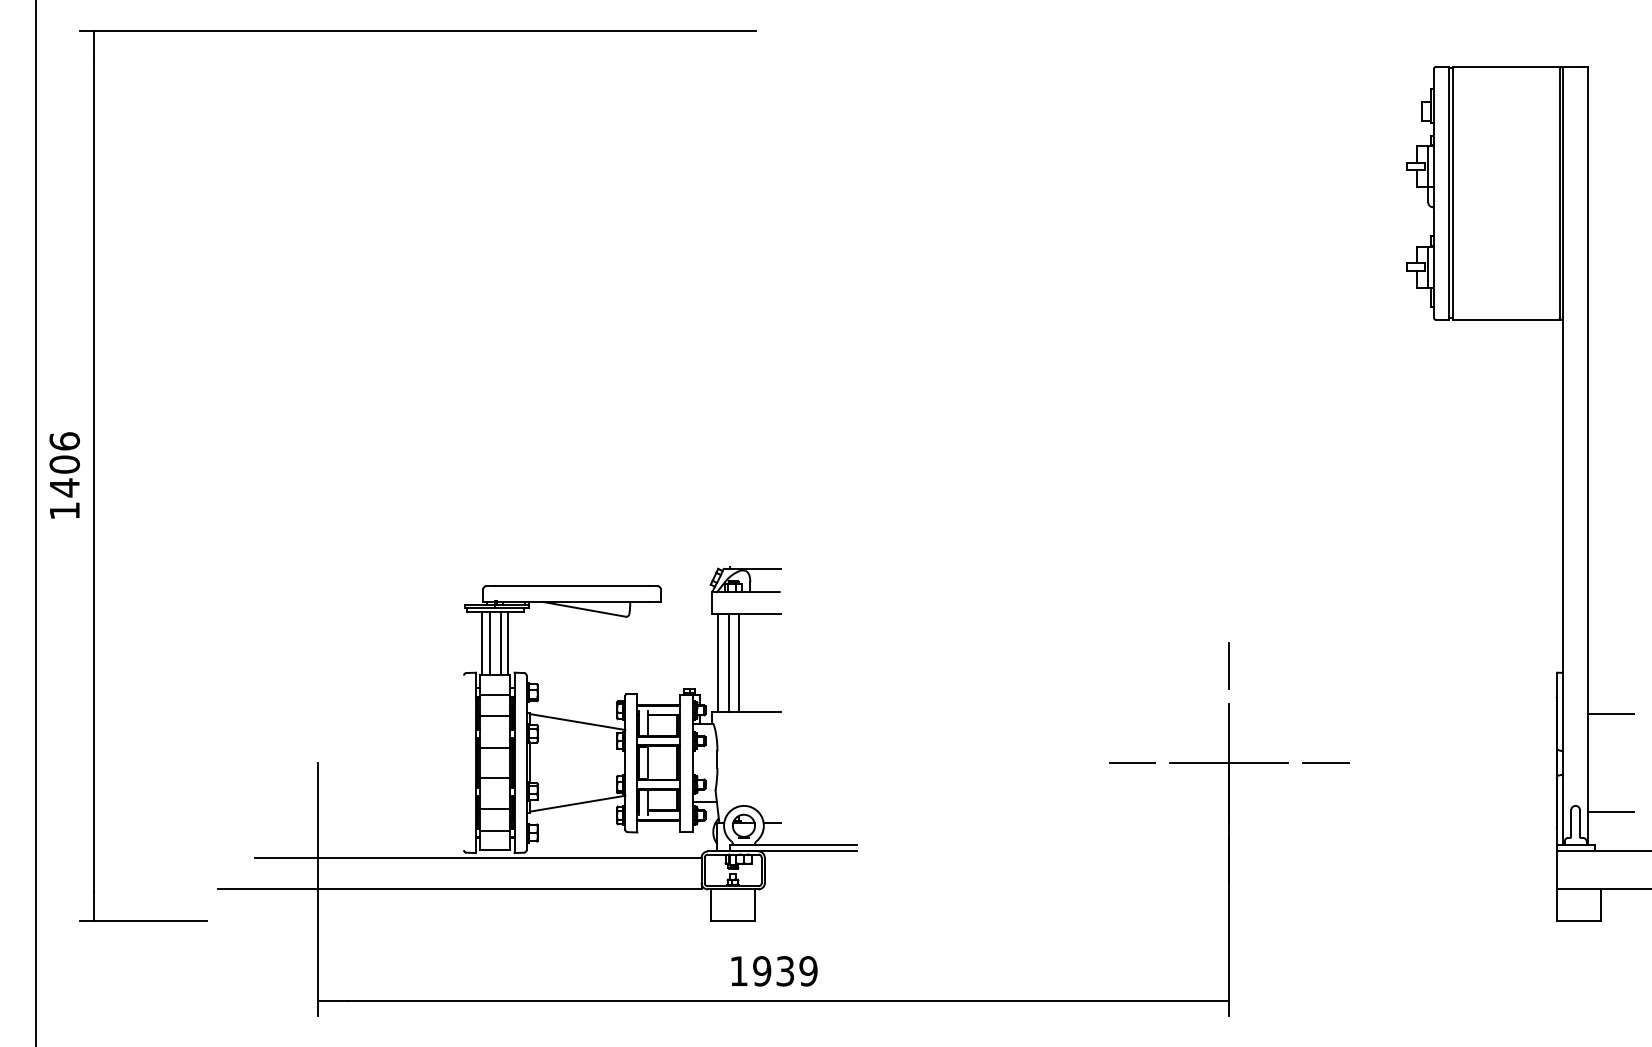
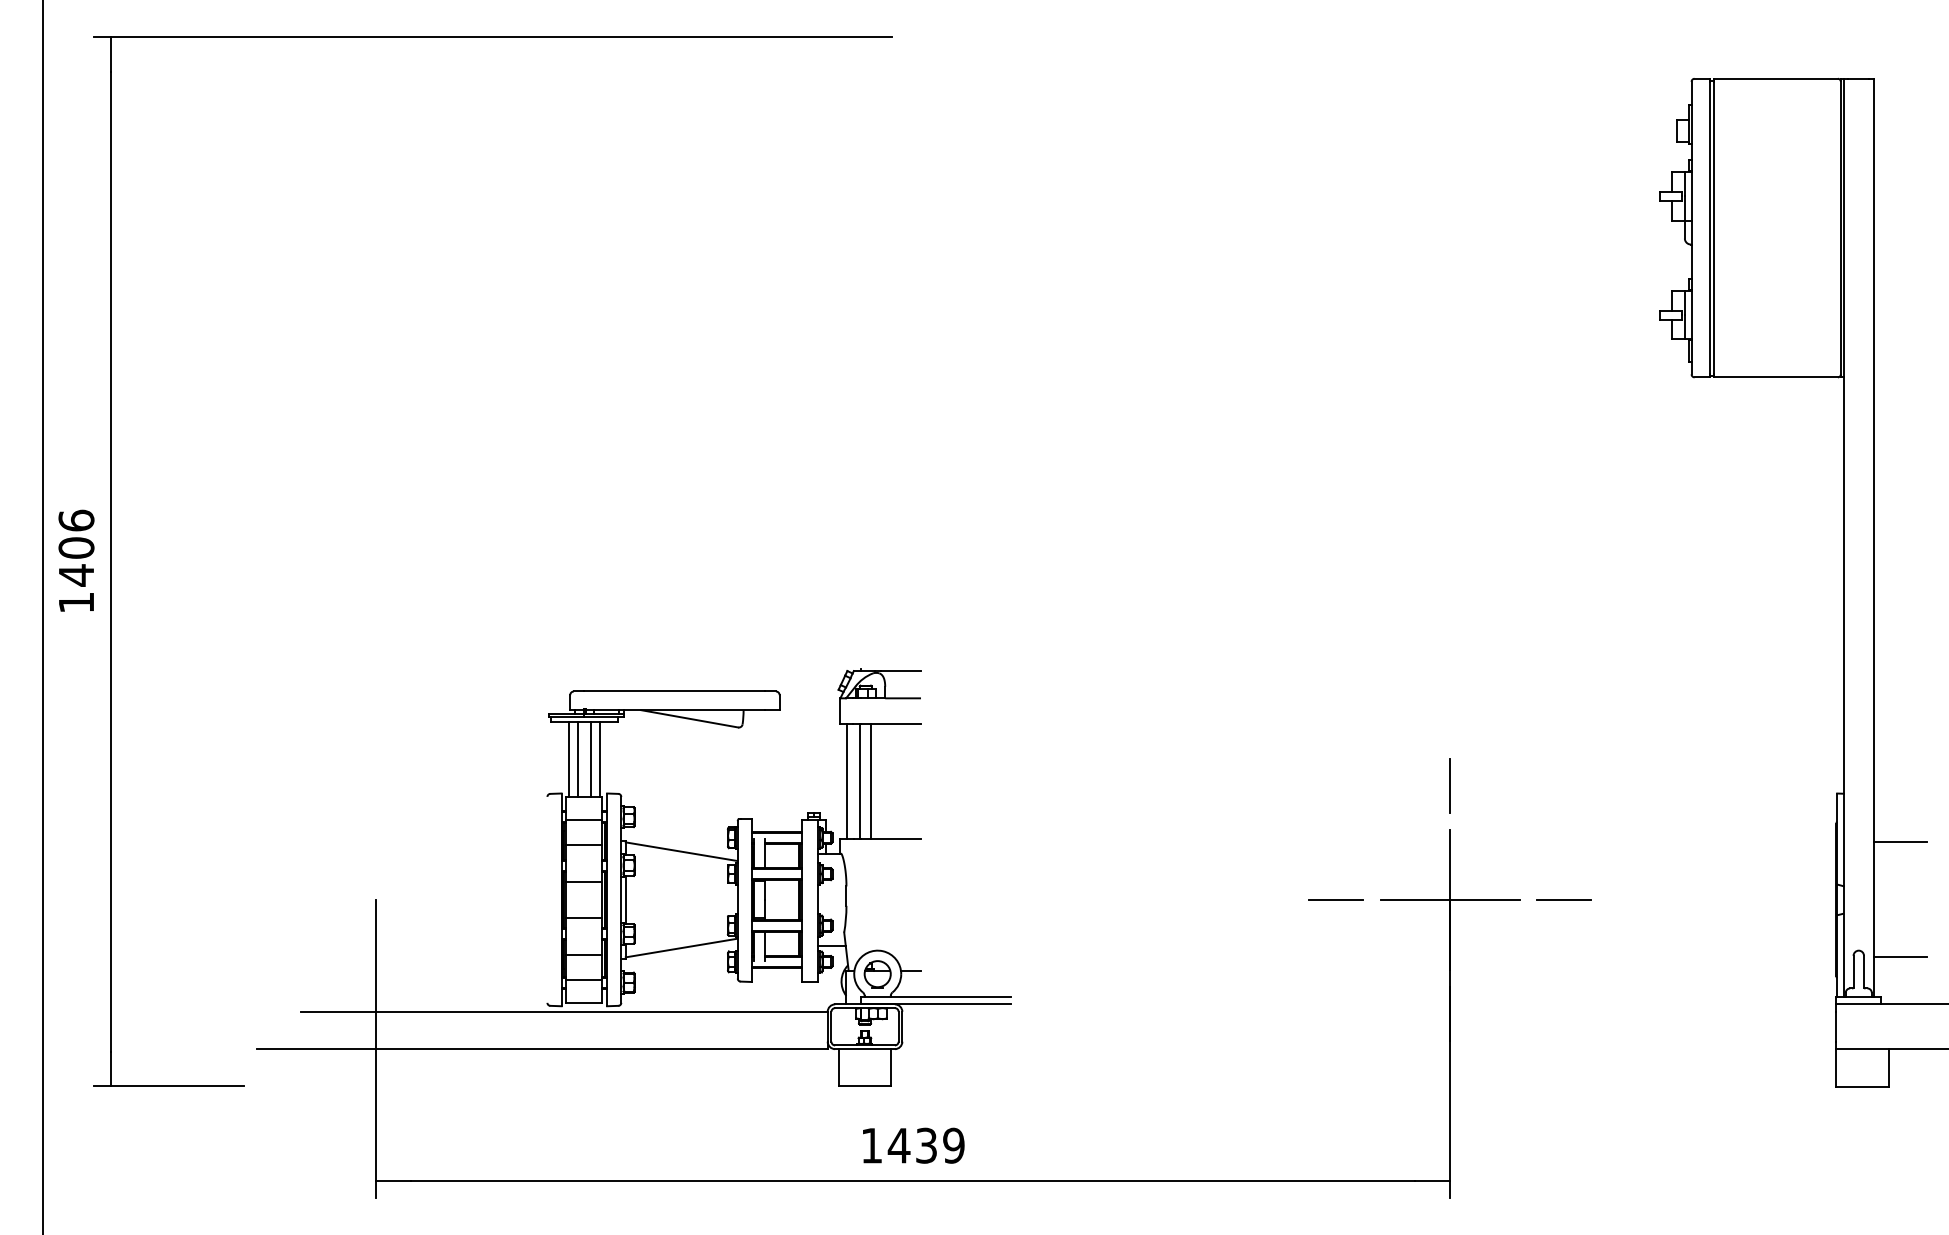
text: (761, 971) -> (898, 1145), 1939 -> 1439

